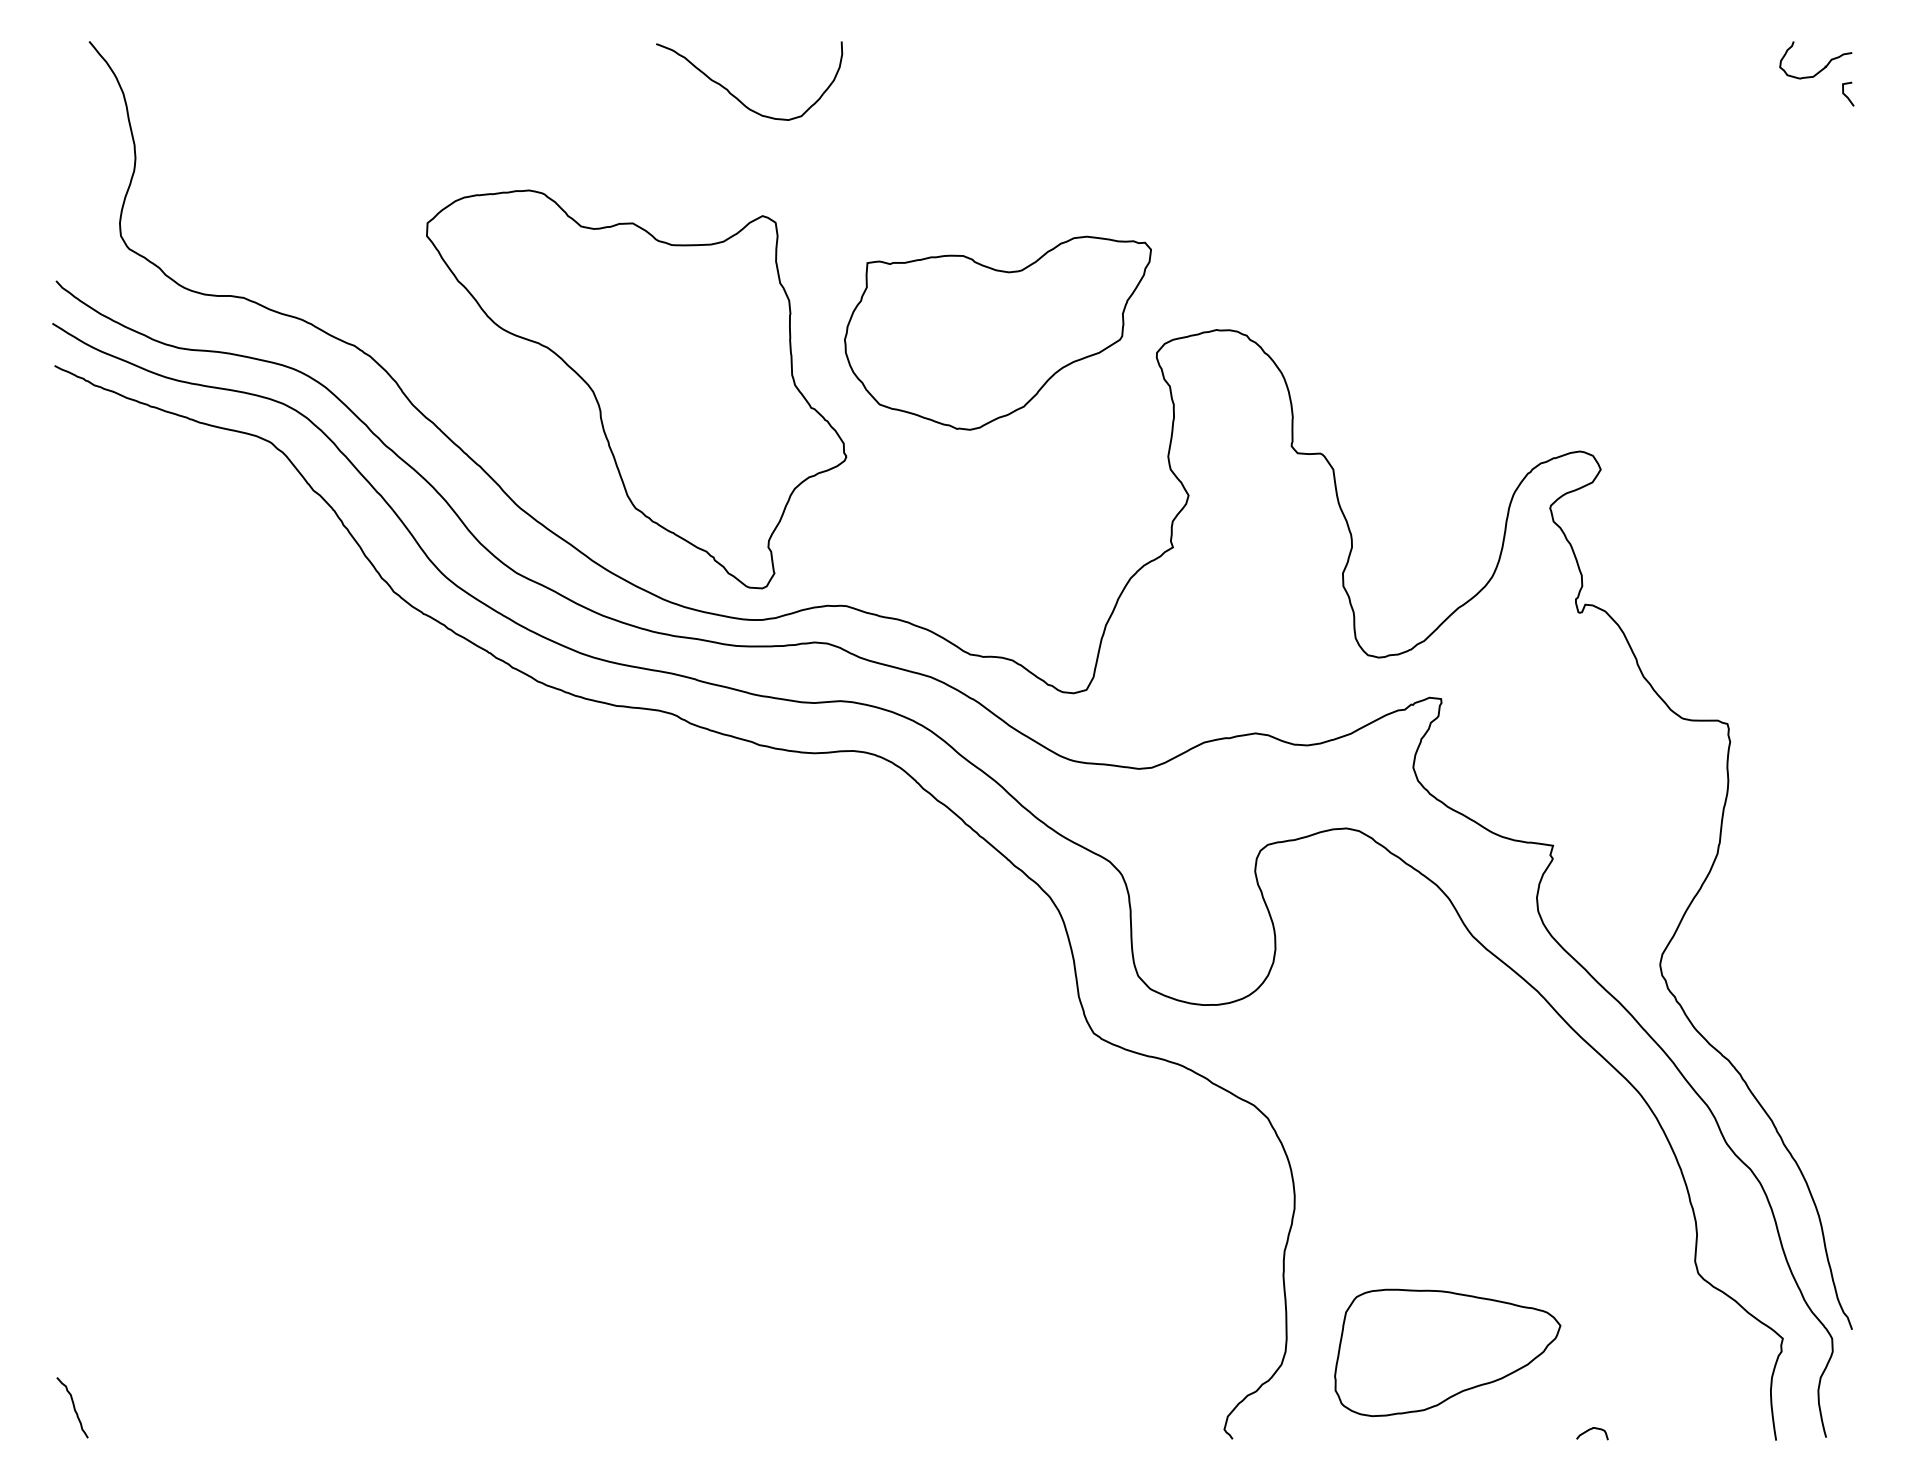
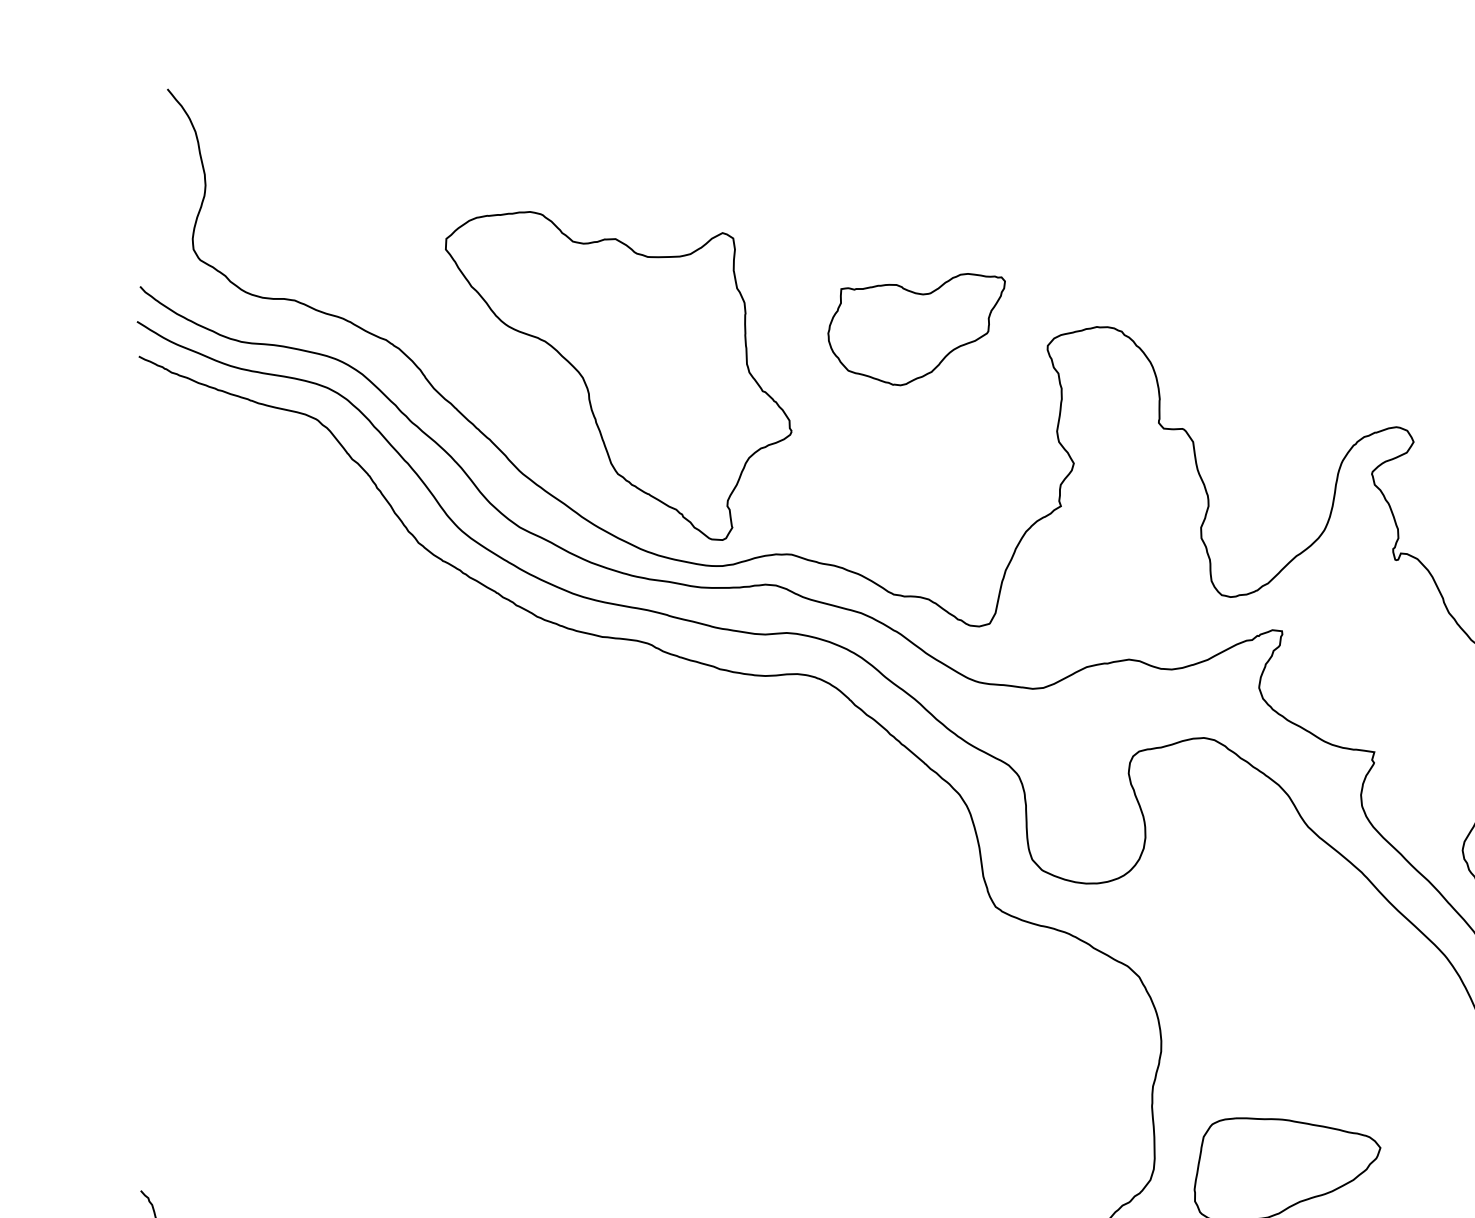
curve: (737, 97) -> (701, 135), removed
part: (997, 332) -> (916, 329), size x0.7

